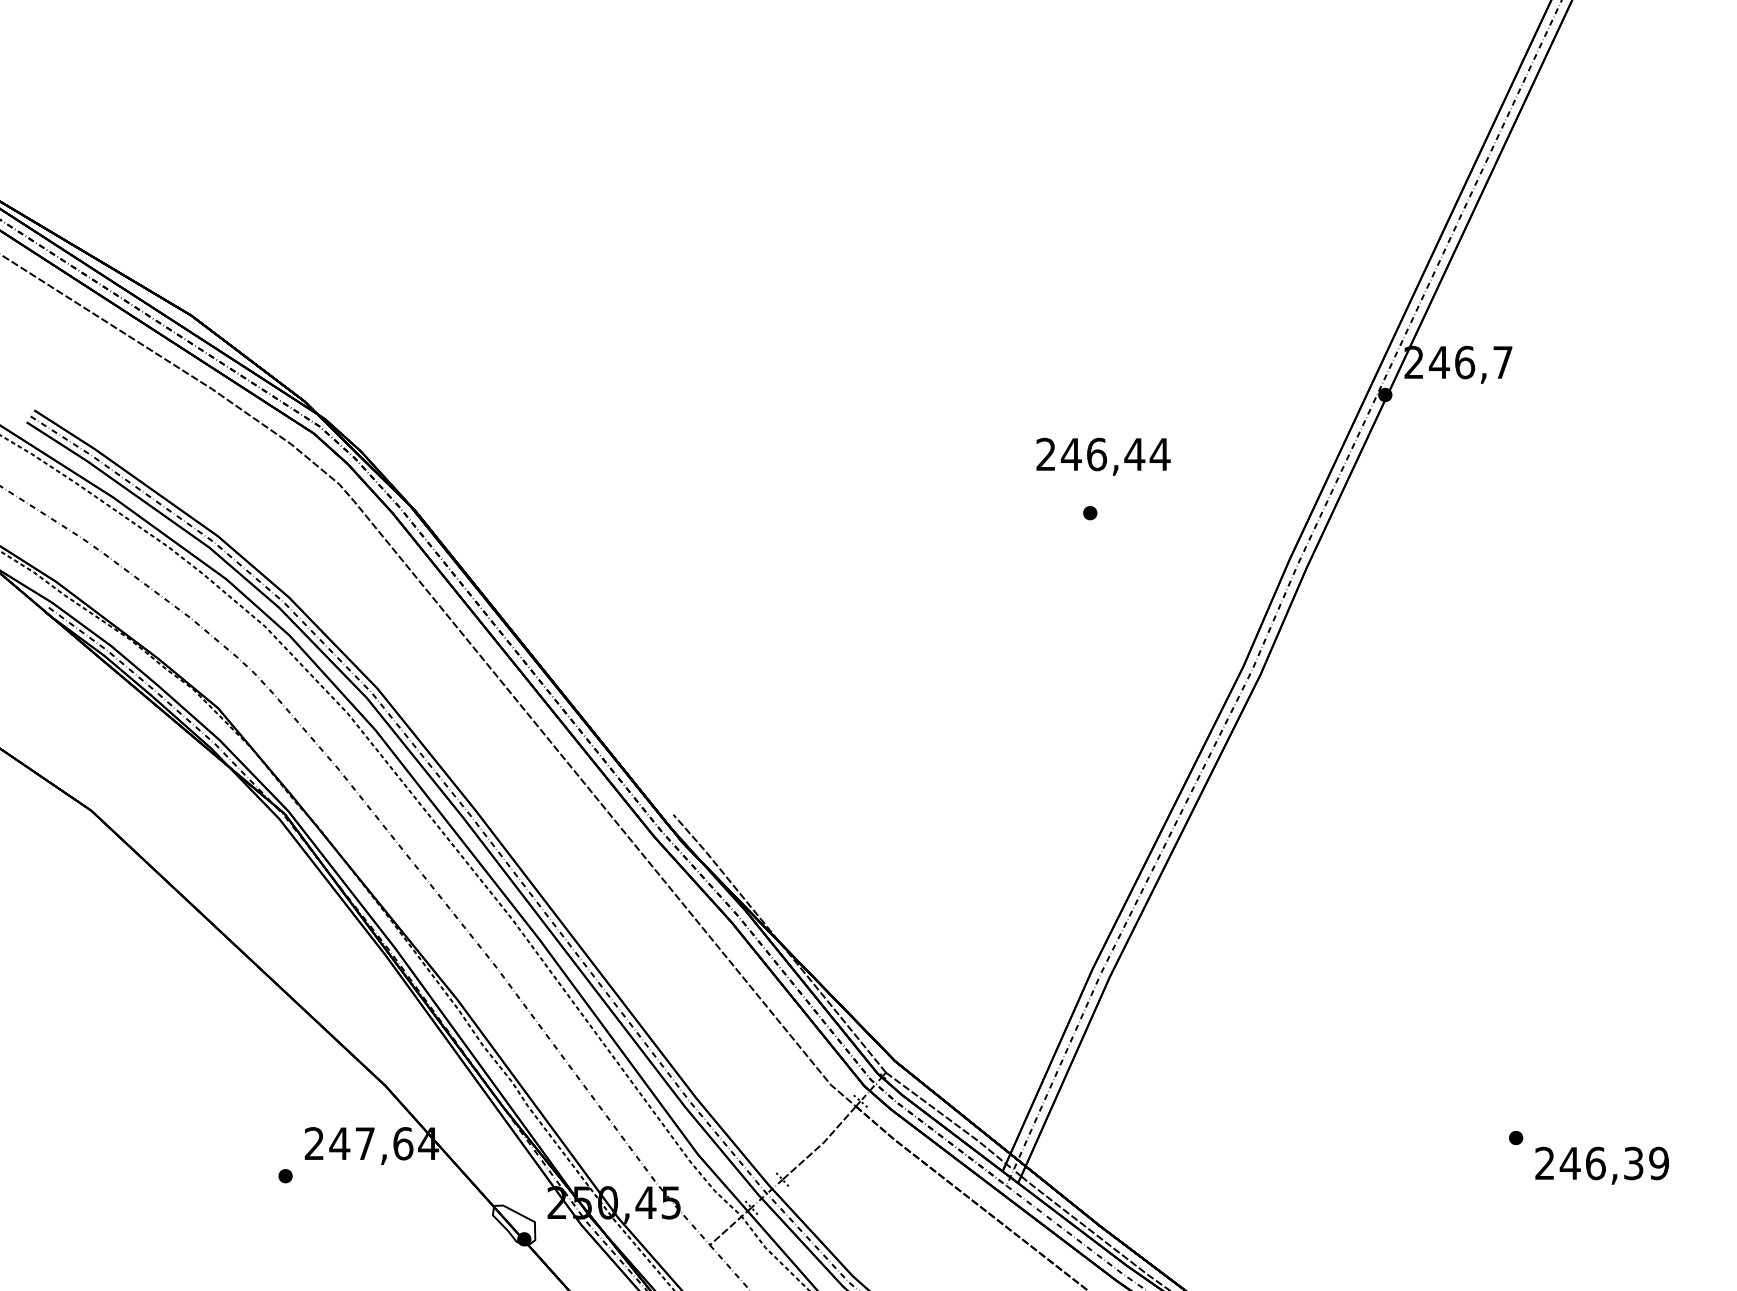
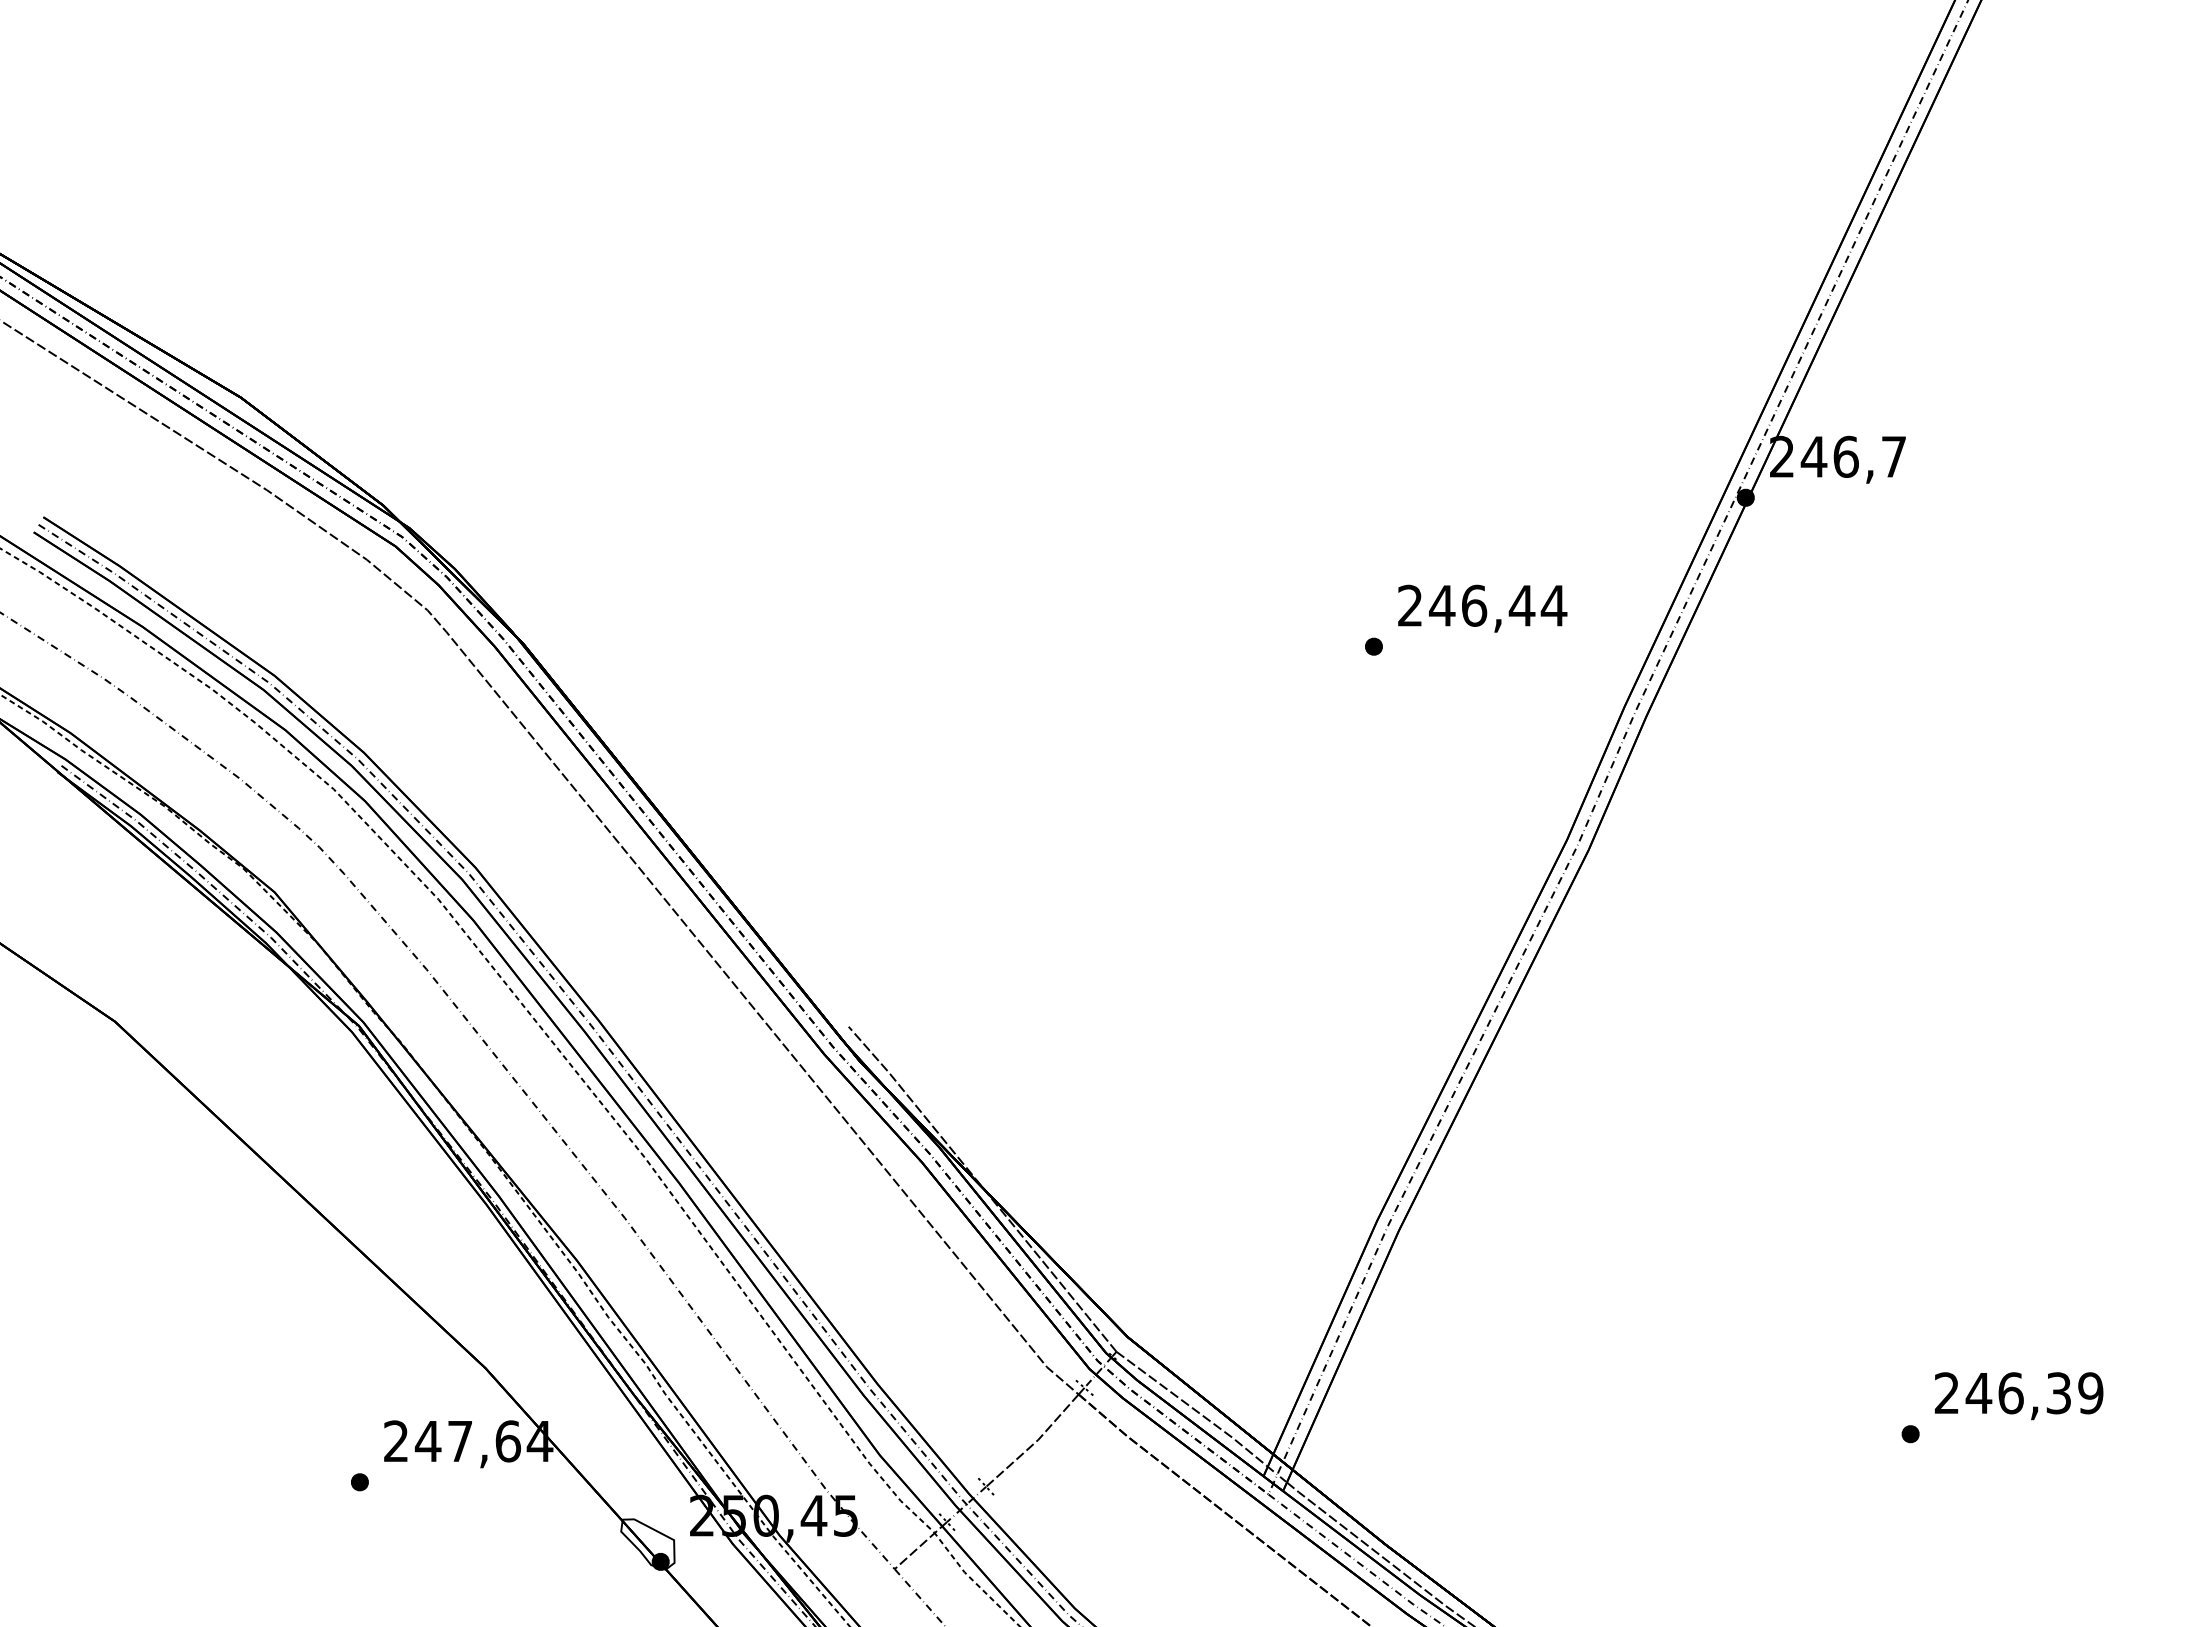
text: (1103, 456) -> (1482, 608), moved
text: (1601, 1166) -> (2018, 1396), moved

